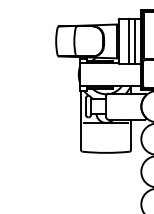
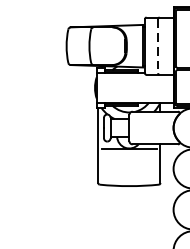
line: (128, 41) -> (157, 46), solid -> dashed
line: (134, 41) -> (165, 46), removed

